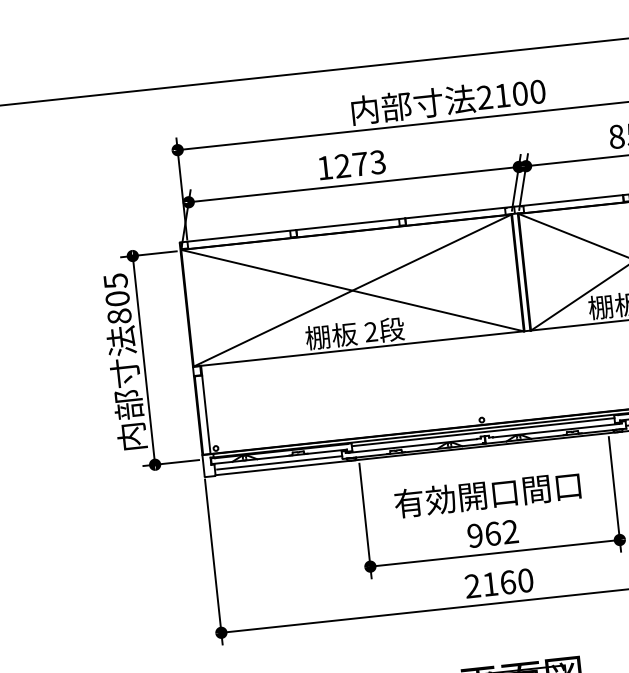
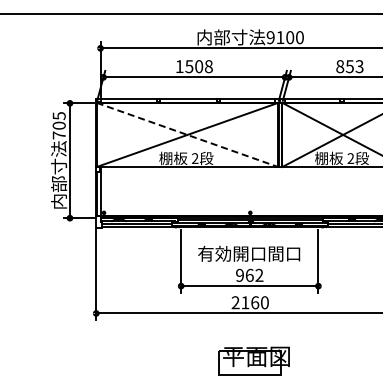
text: (484, 97) -> (270, 37), 2100 -> 9100
text: (359, 164) -> (198, 66), 1273 -> 1508
line: (352, 291) -> (187, 135), solid -> dashed
text: (118, 316) -> (58, 135), 805 -> 705

